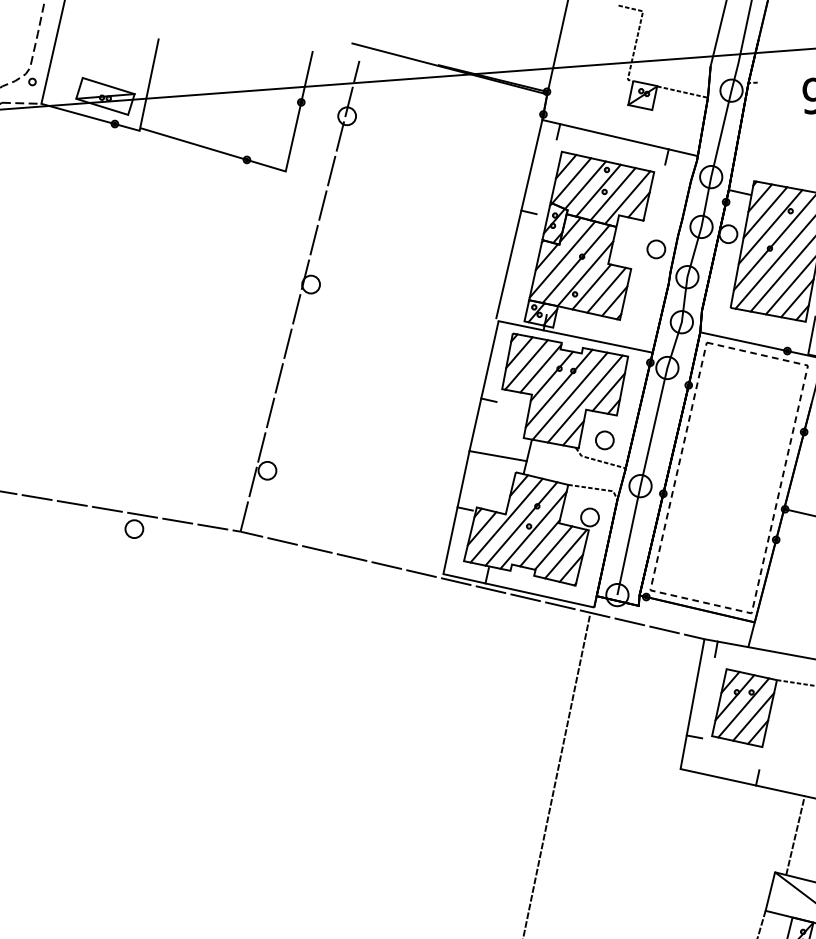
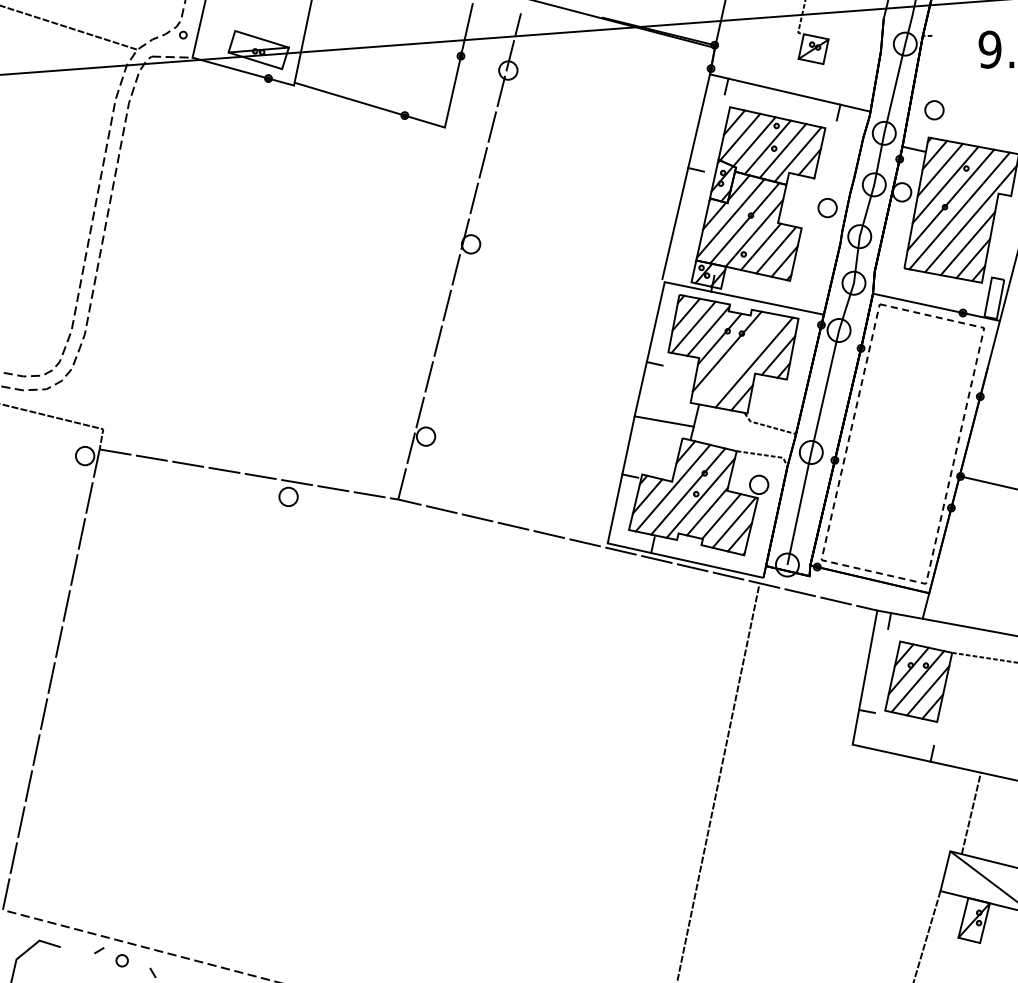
line: (682, 92) -> (854, 45), removed
line: (570, 396) -> (738, 359), removed
part: (604, 440) -> (934, 110), moved

